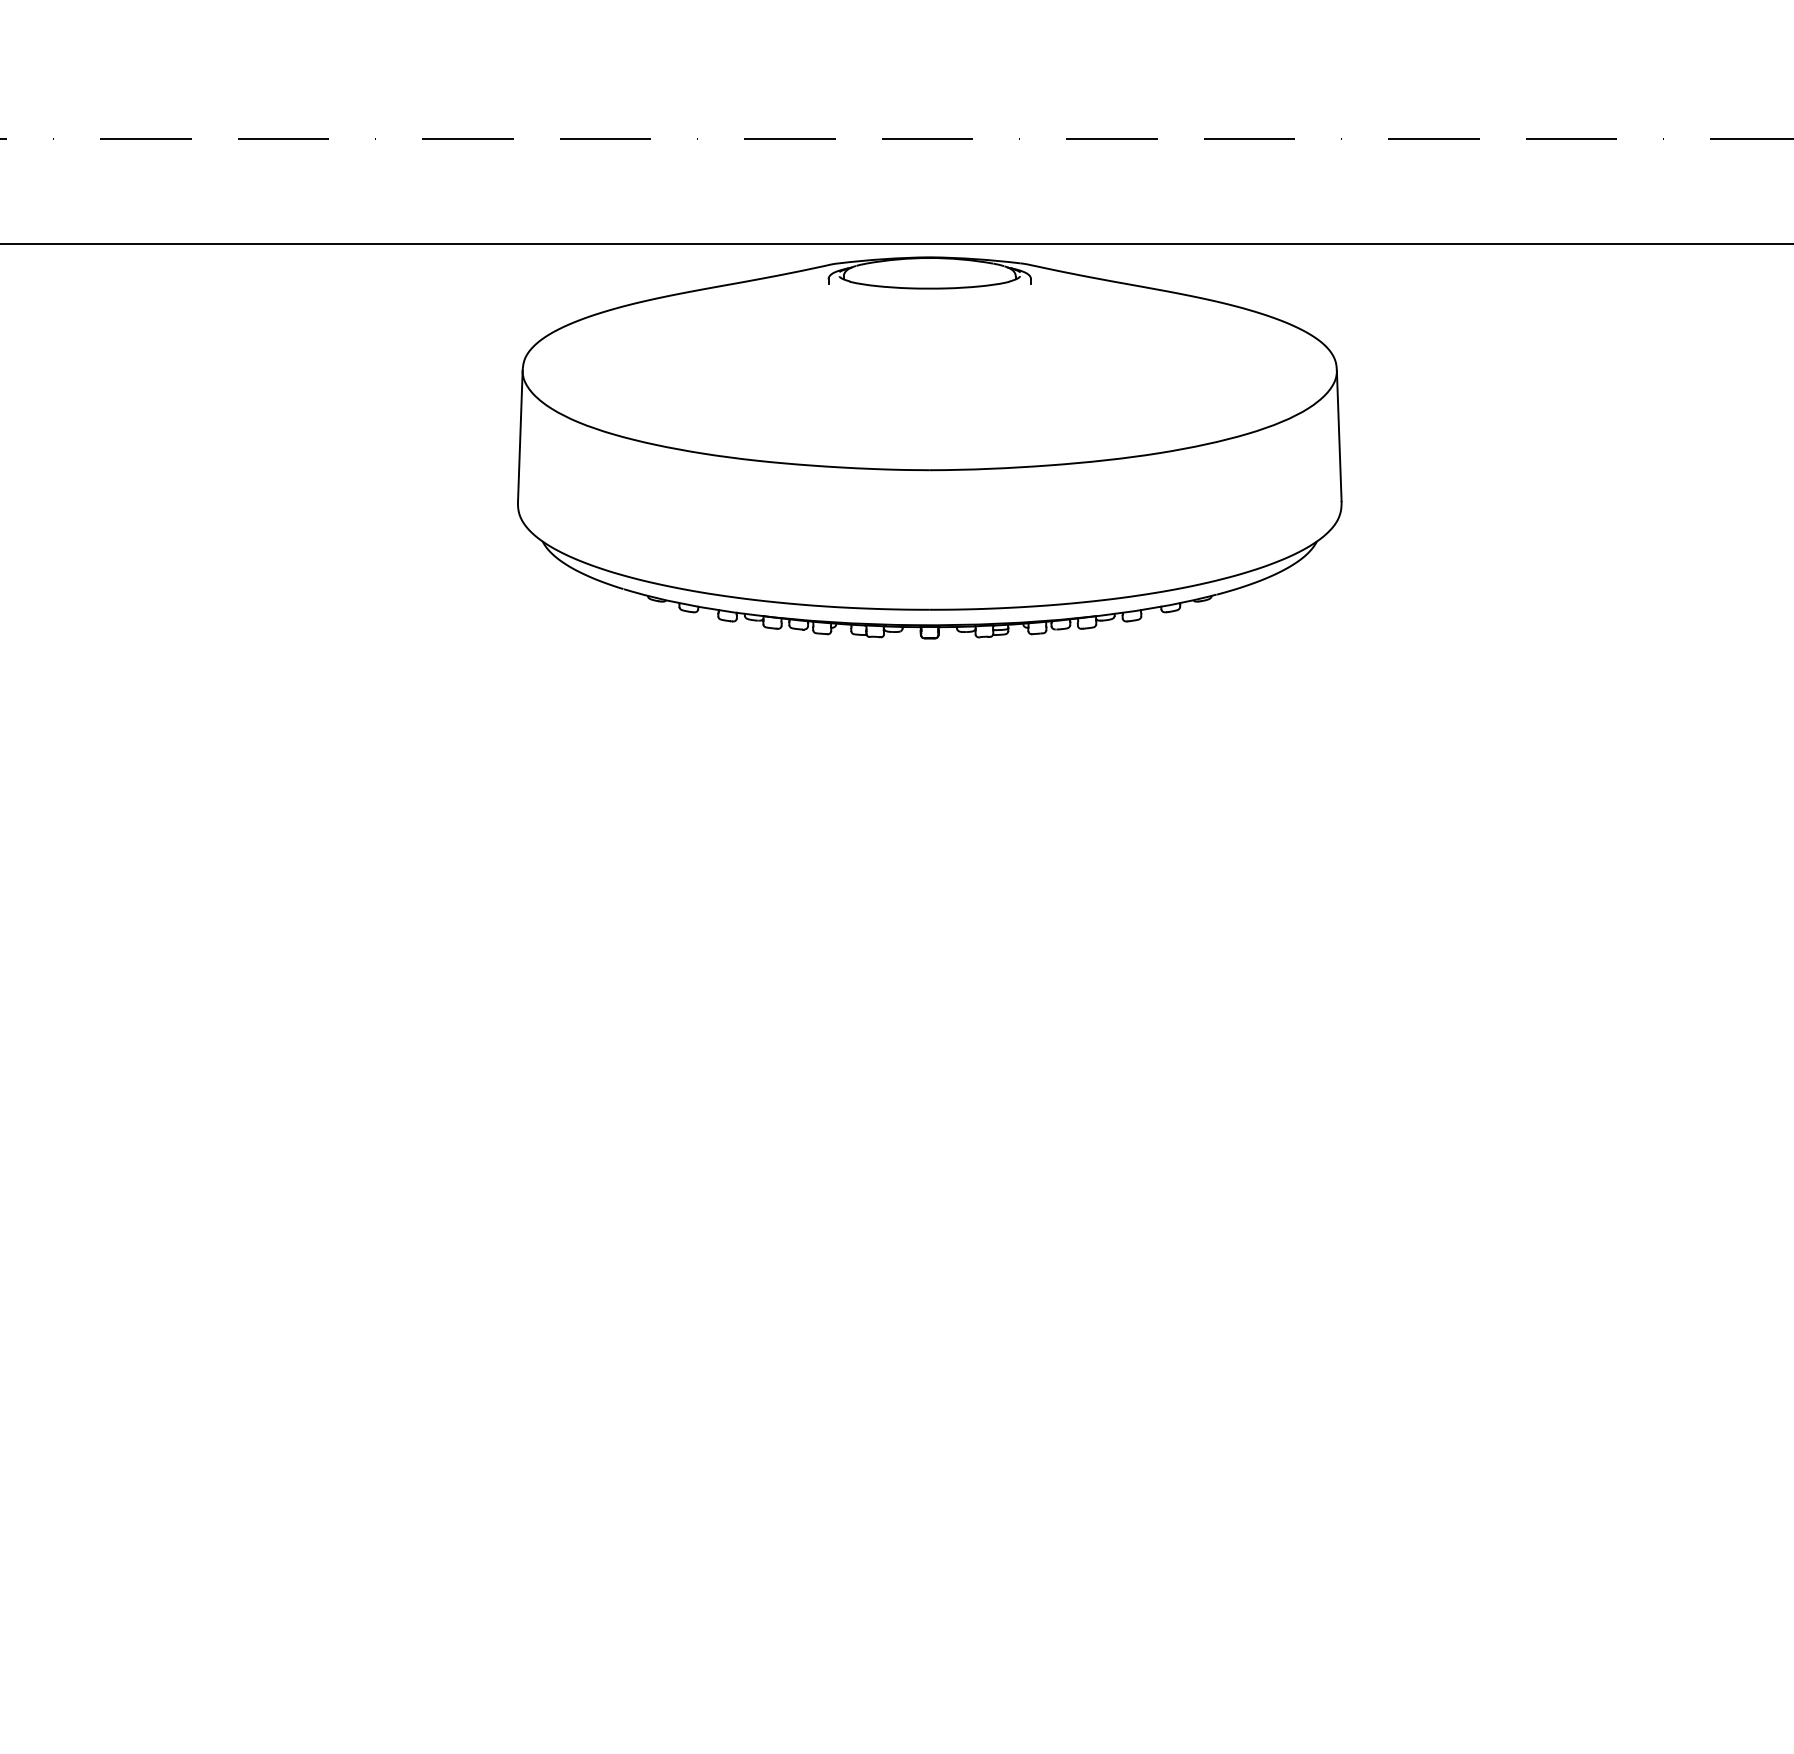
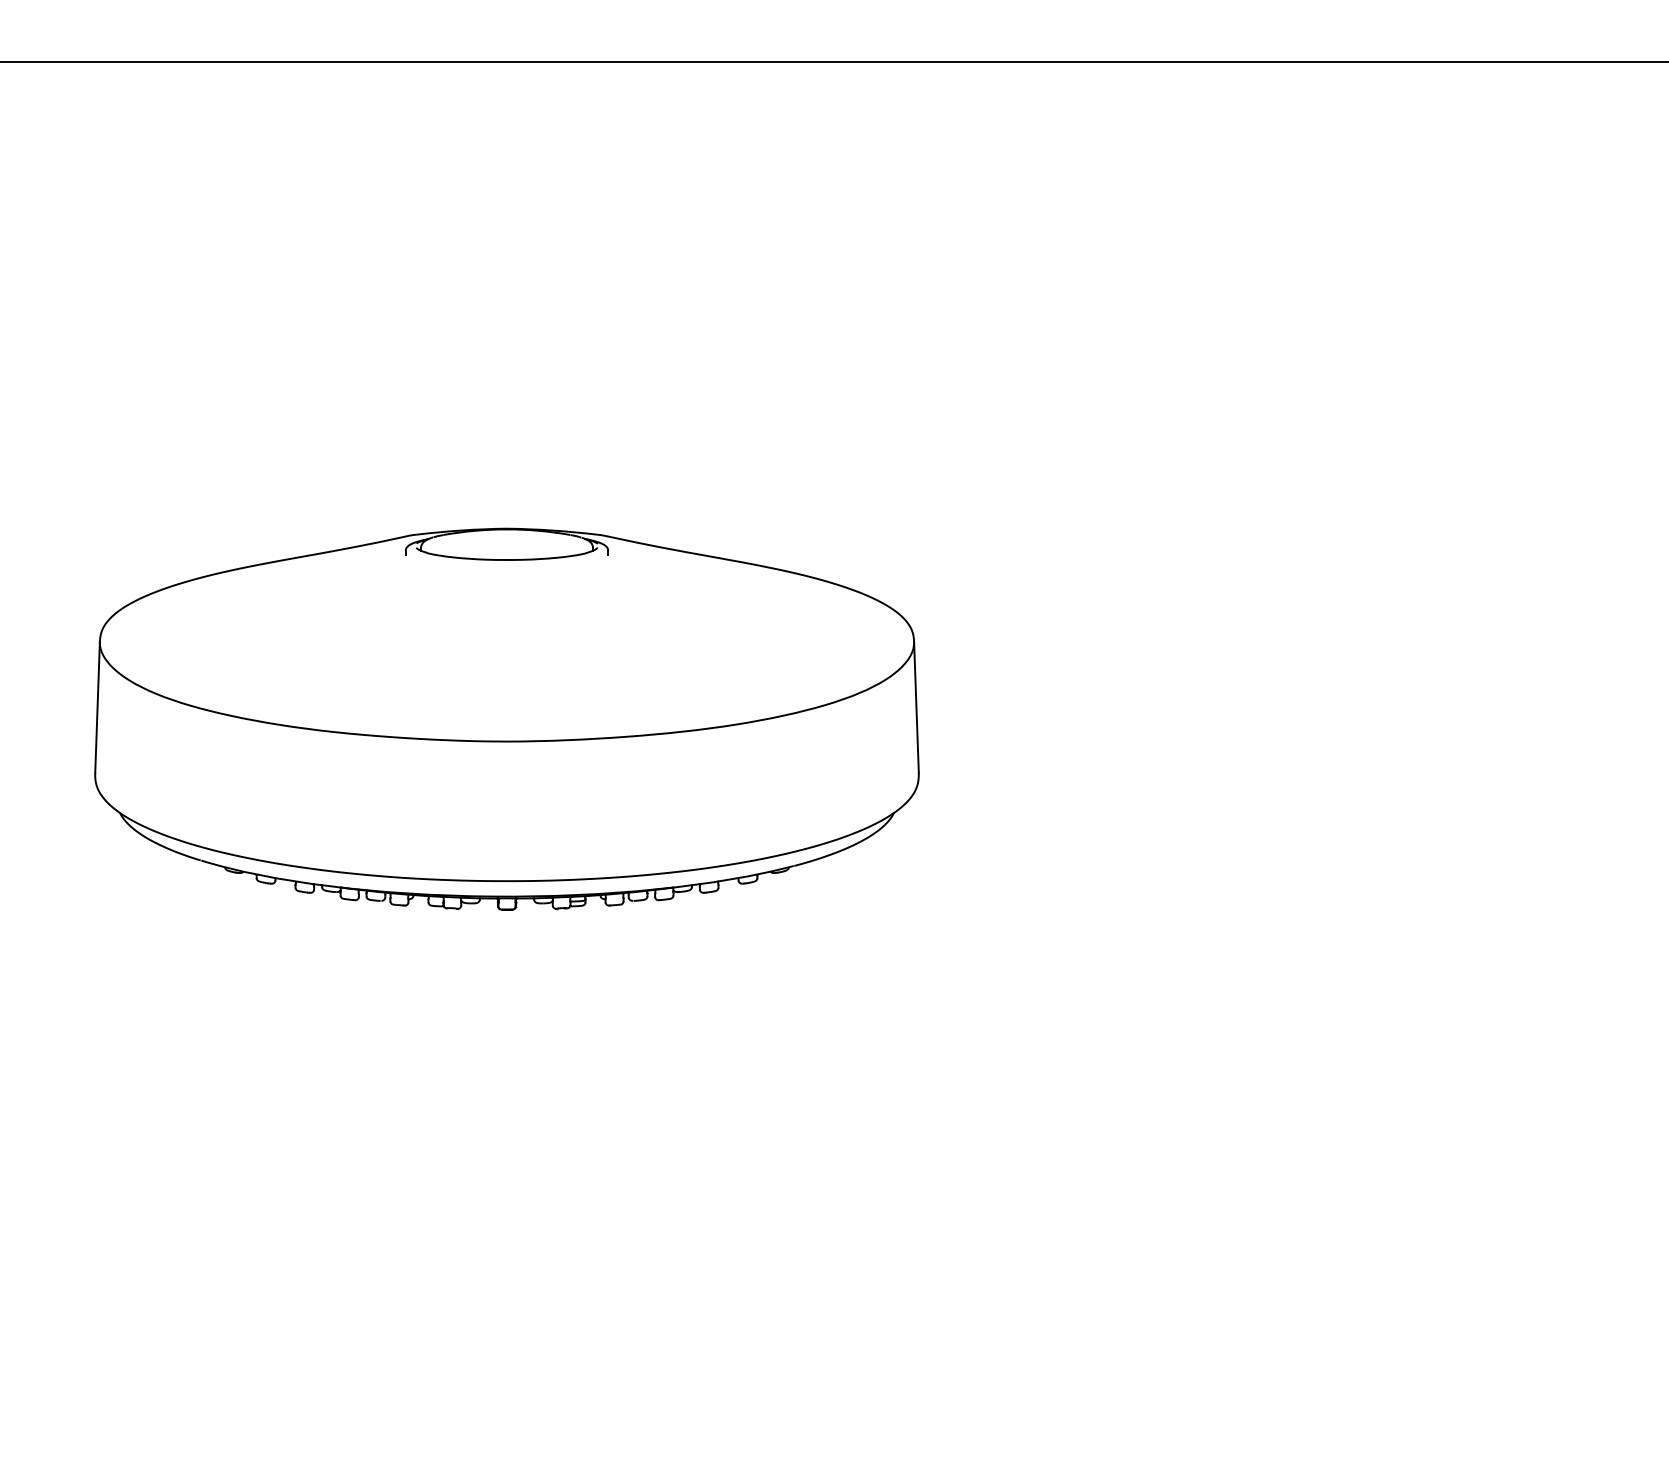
part: (929, 447) -> (506, 718), moved

